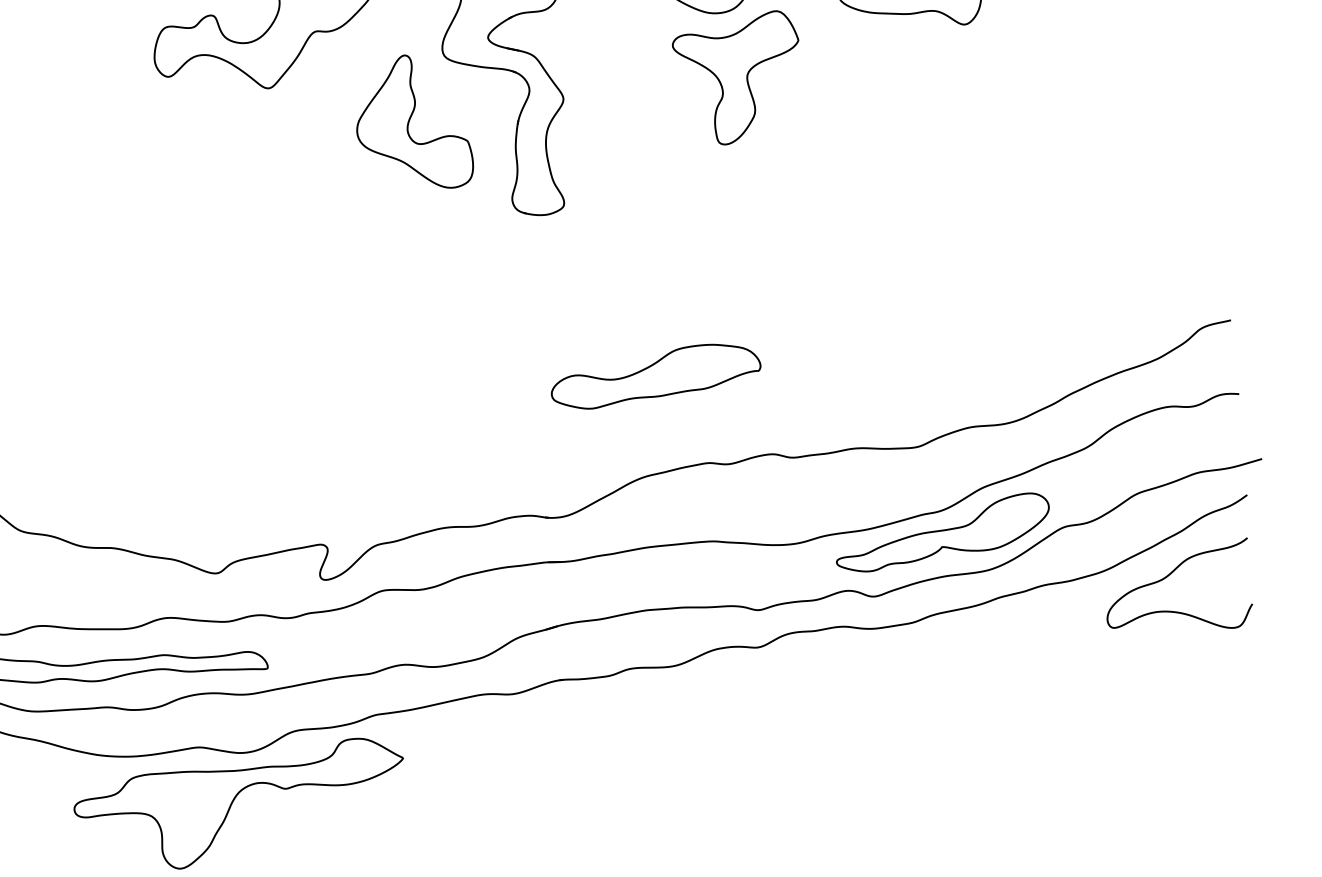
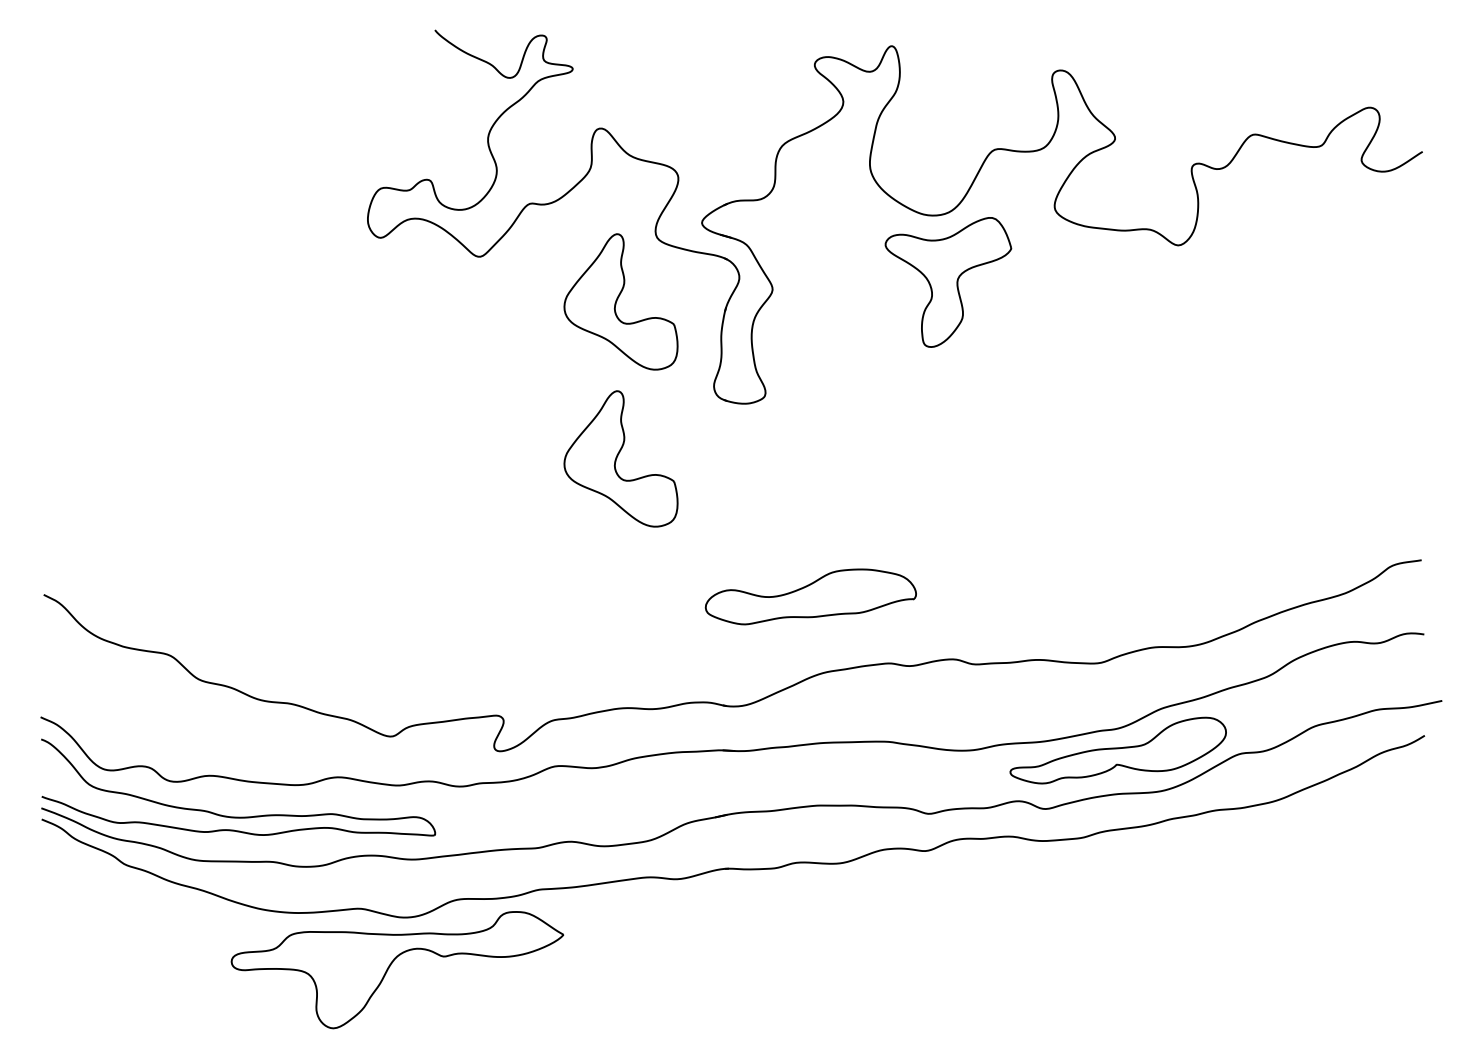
part: (424, 278) -> (620, 458), added
part: (655, 375) -> (810, 596), moved
curve: (1169, 575) -> (1341, 810), removed

